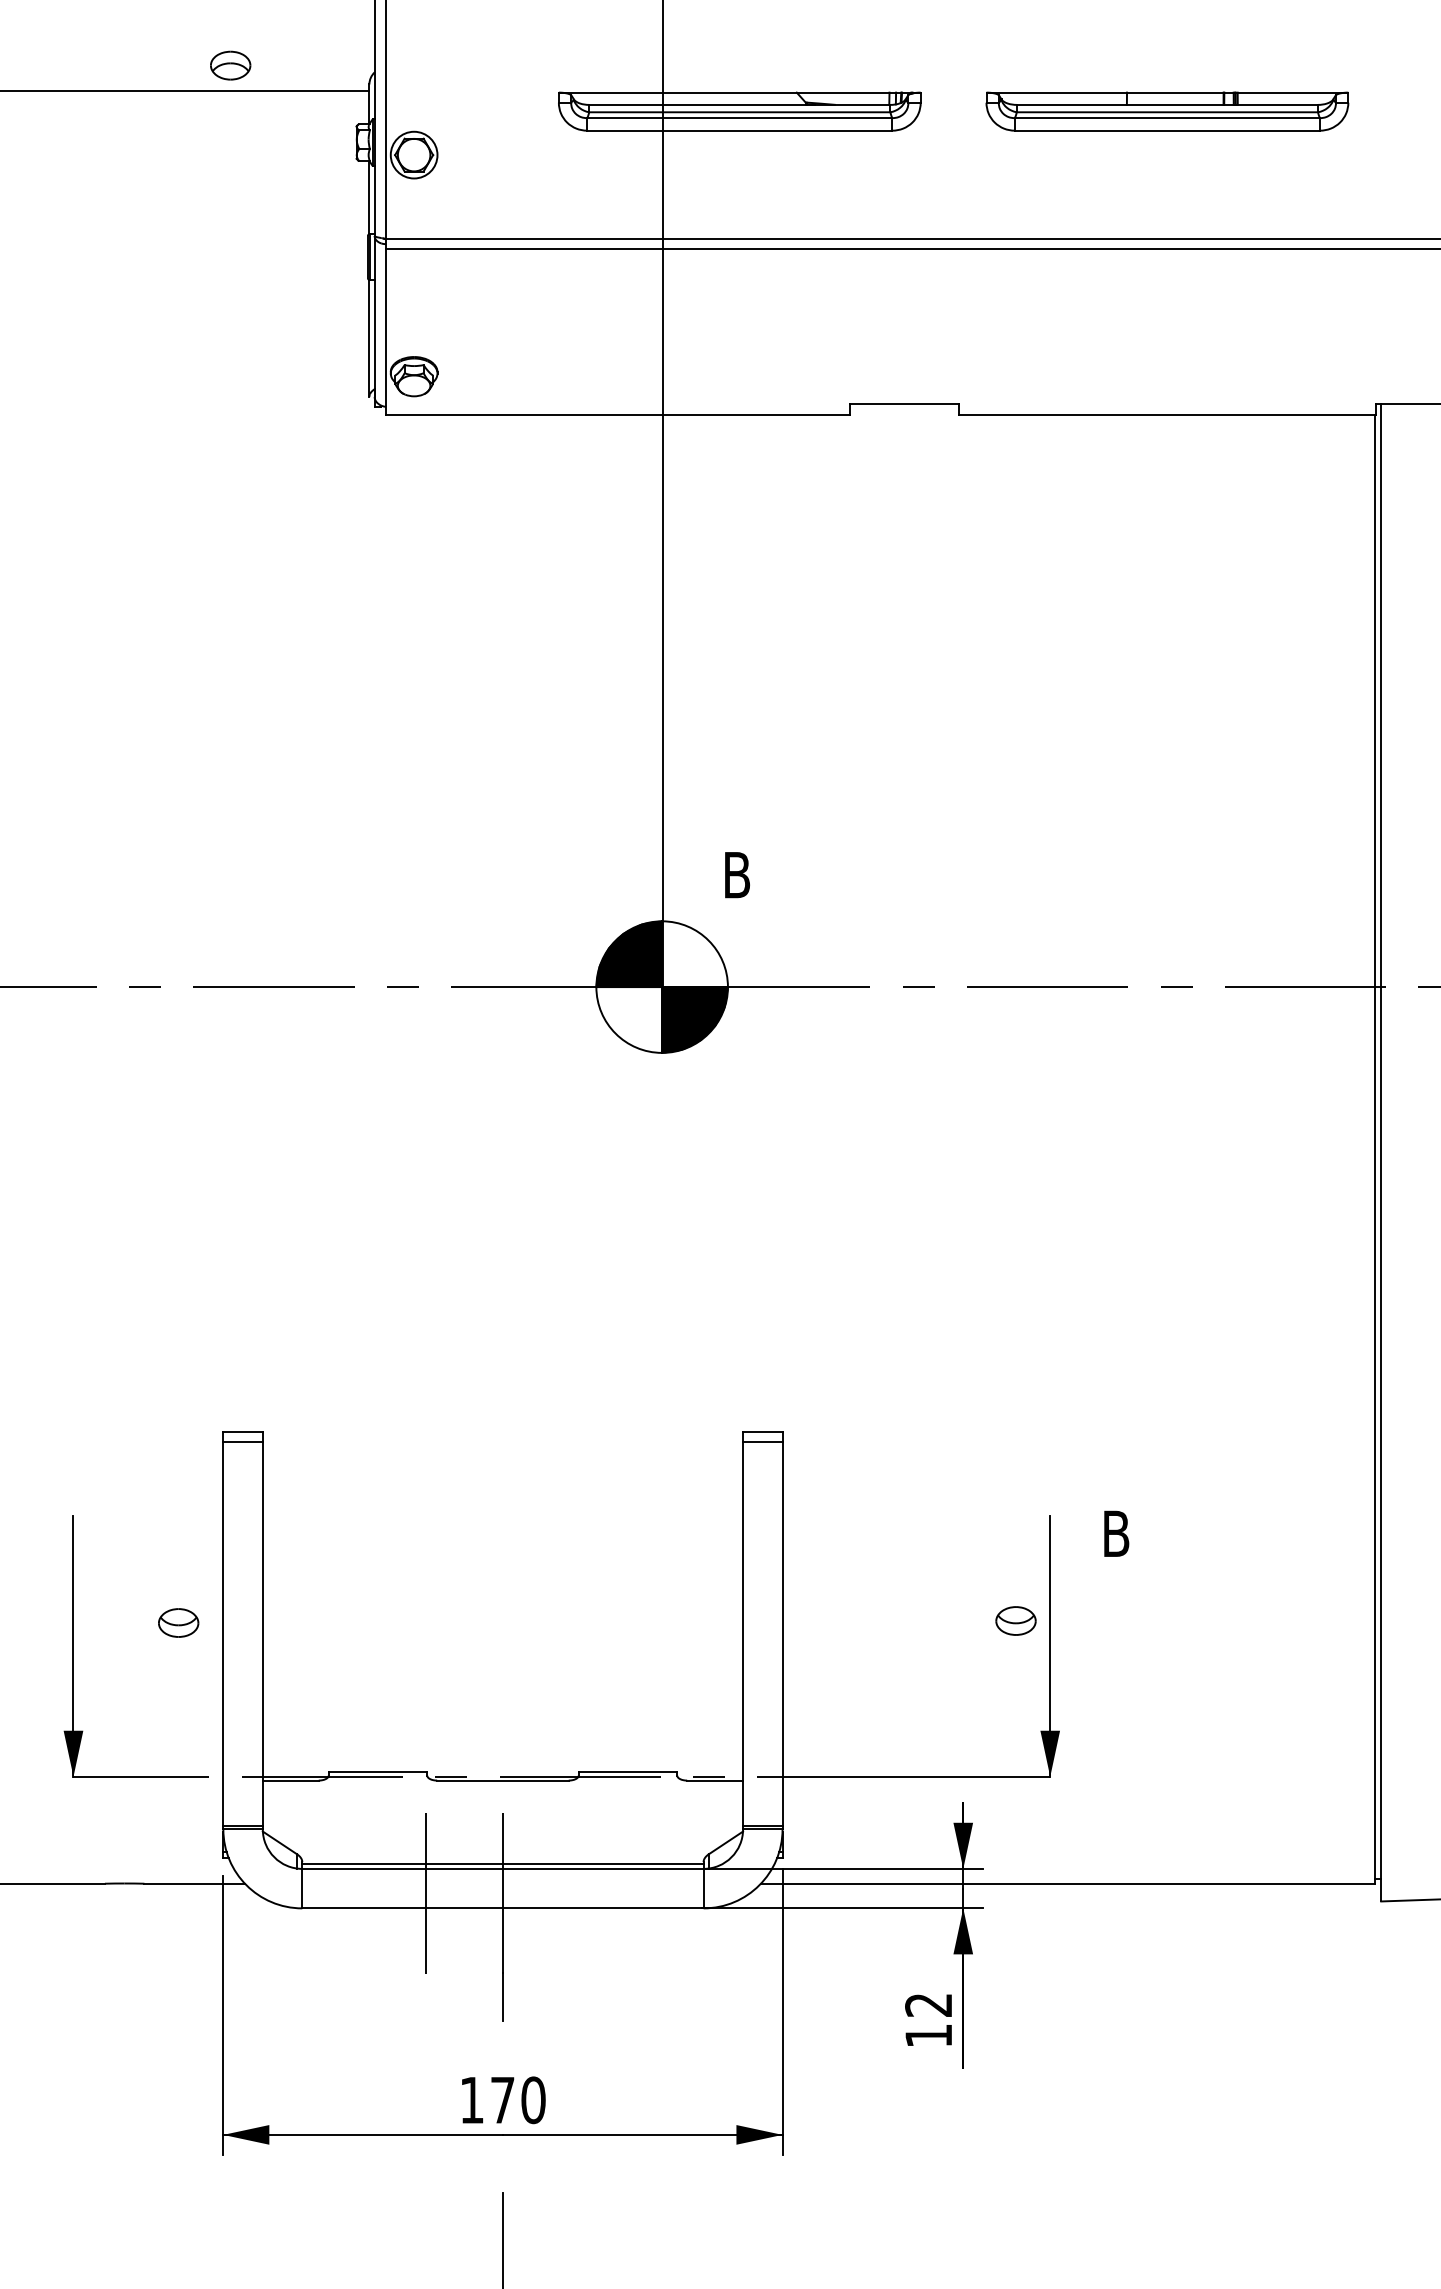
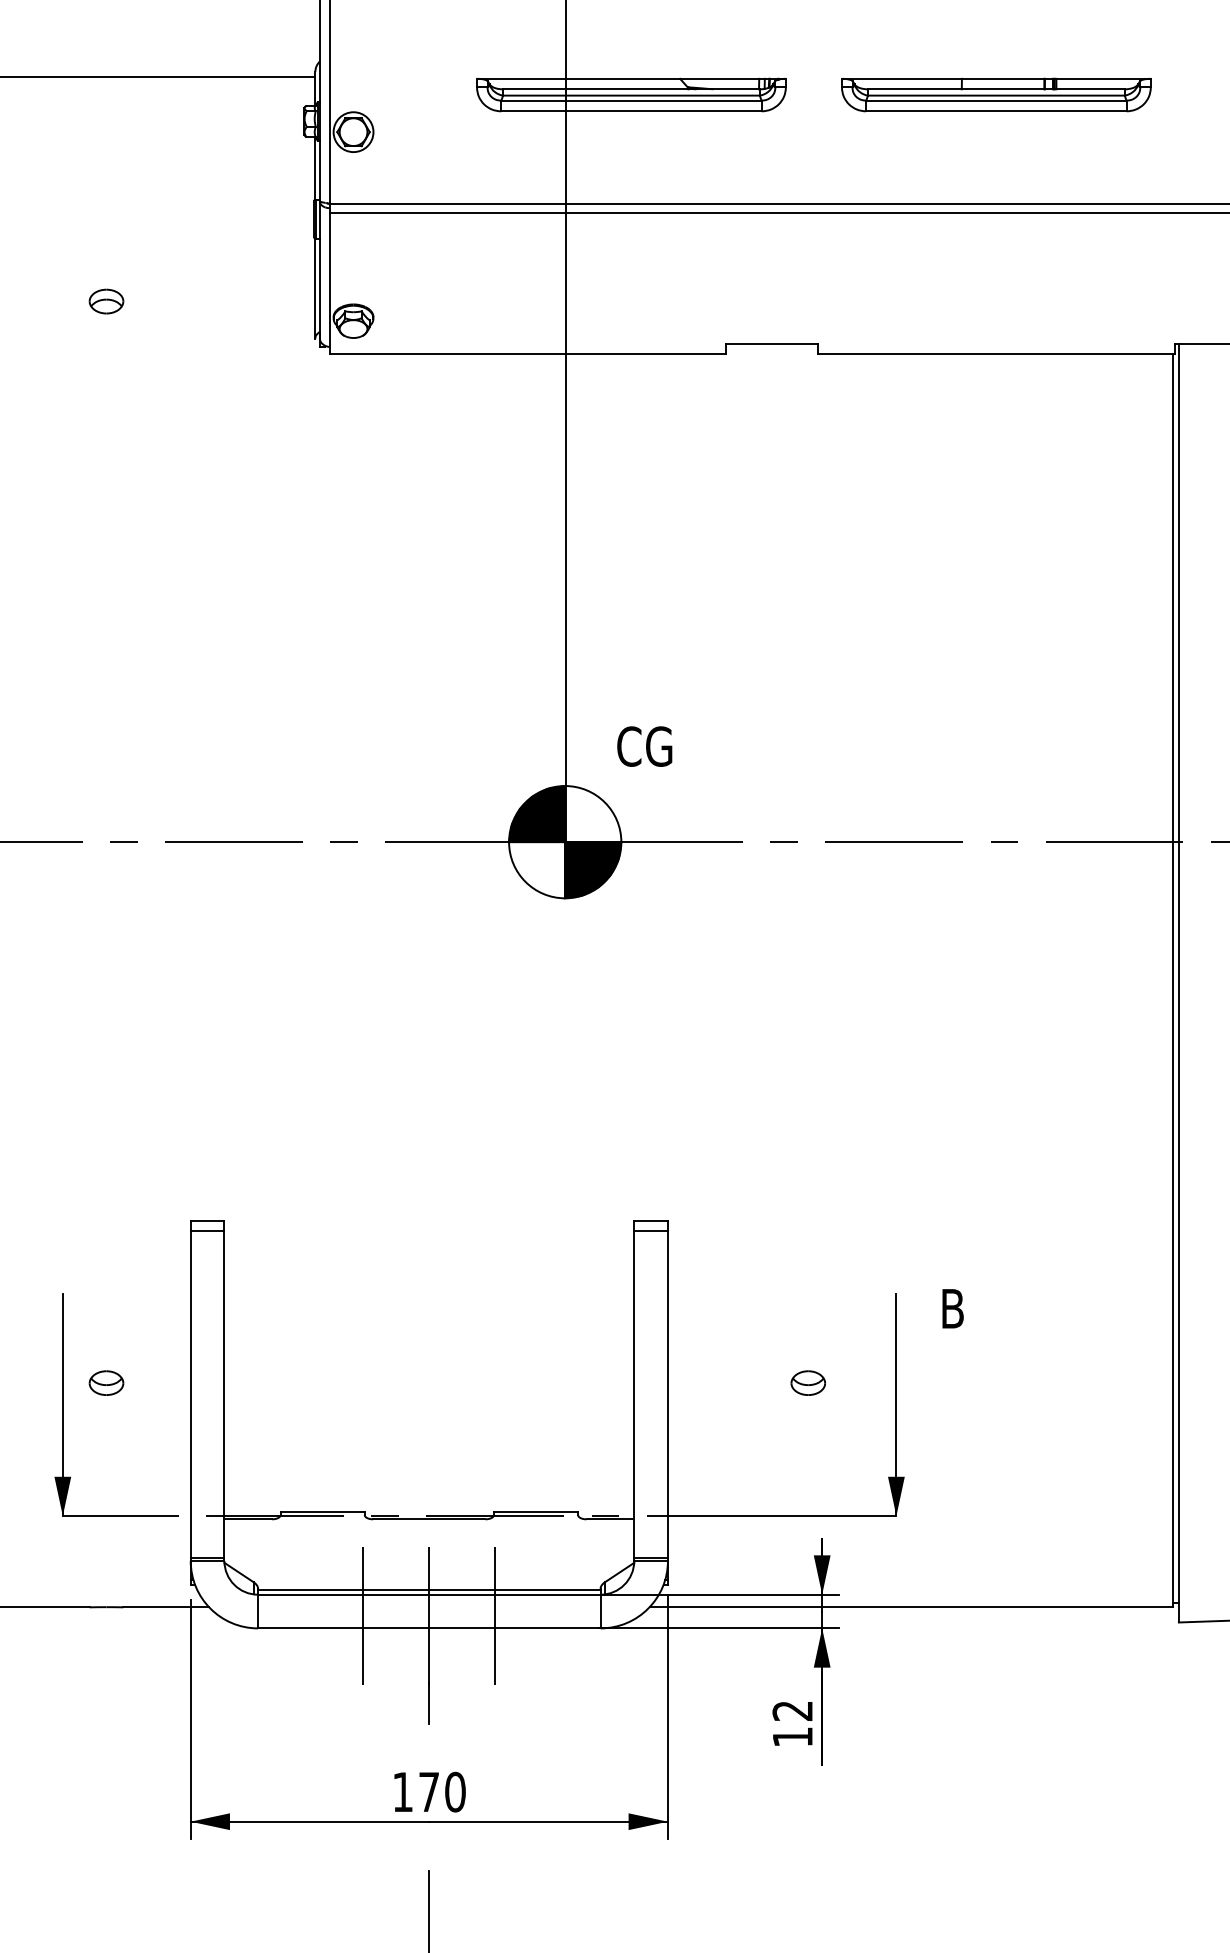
part: (230, 65) -> (106, 301), moved
text: (755, 874) -> (644, 746), B -> CG
part: (1015, 1620) -> (807, 1382), moved
part: (178, 1622) -> (106, 1382), moved
line: (580, 1888) -> (495, 1611), added

